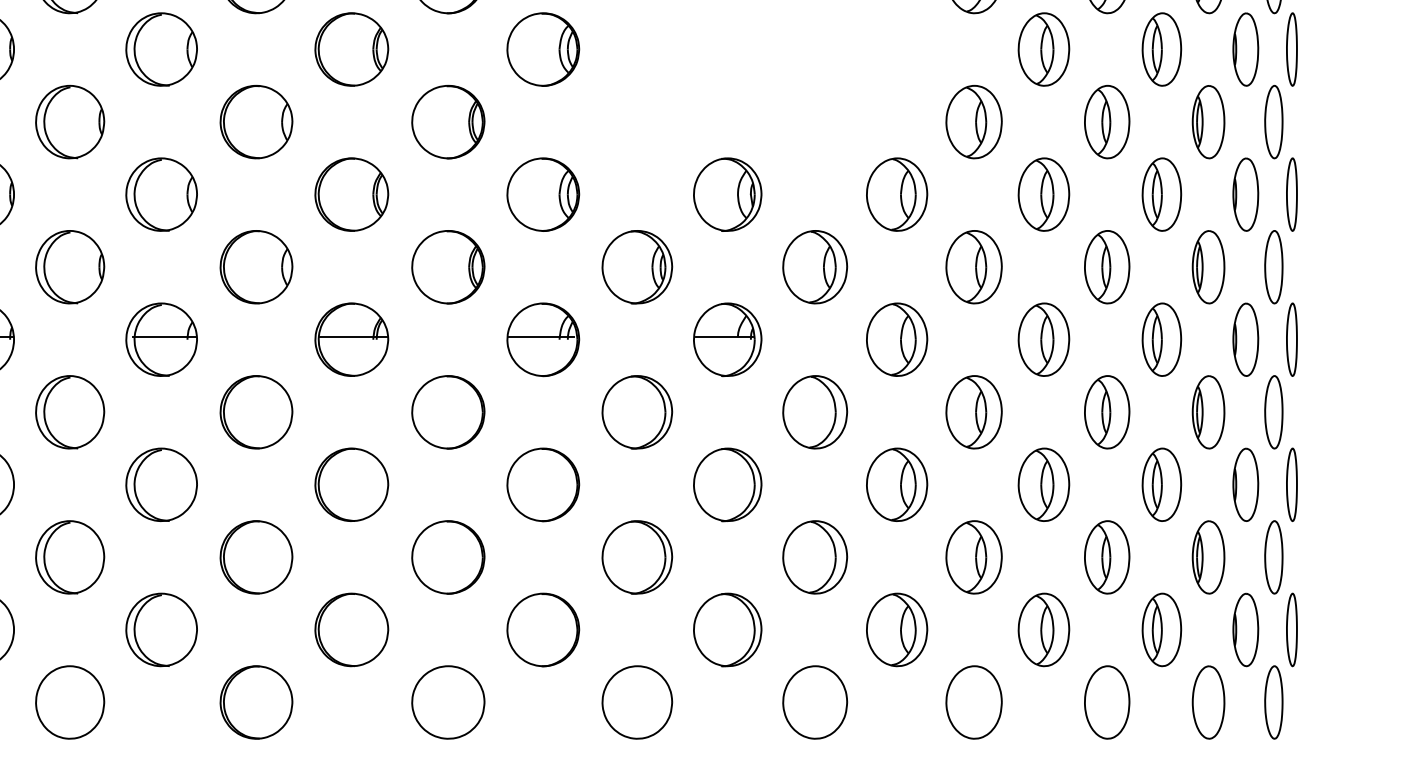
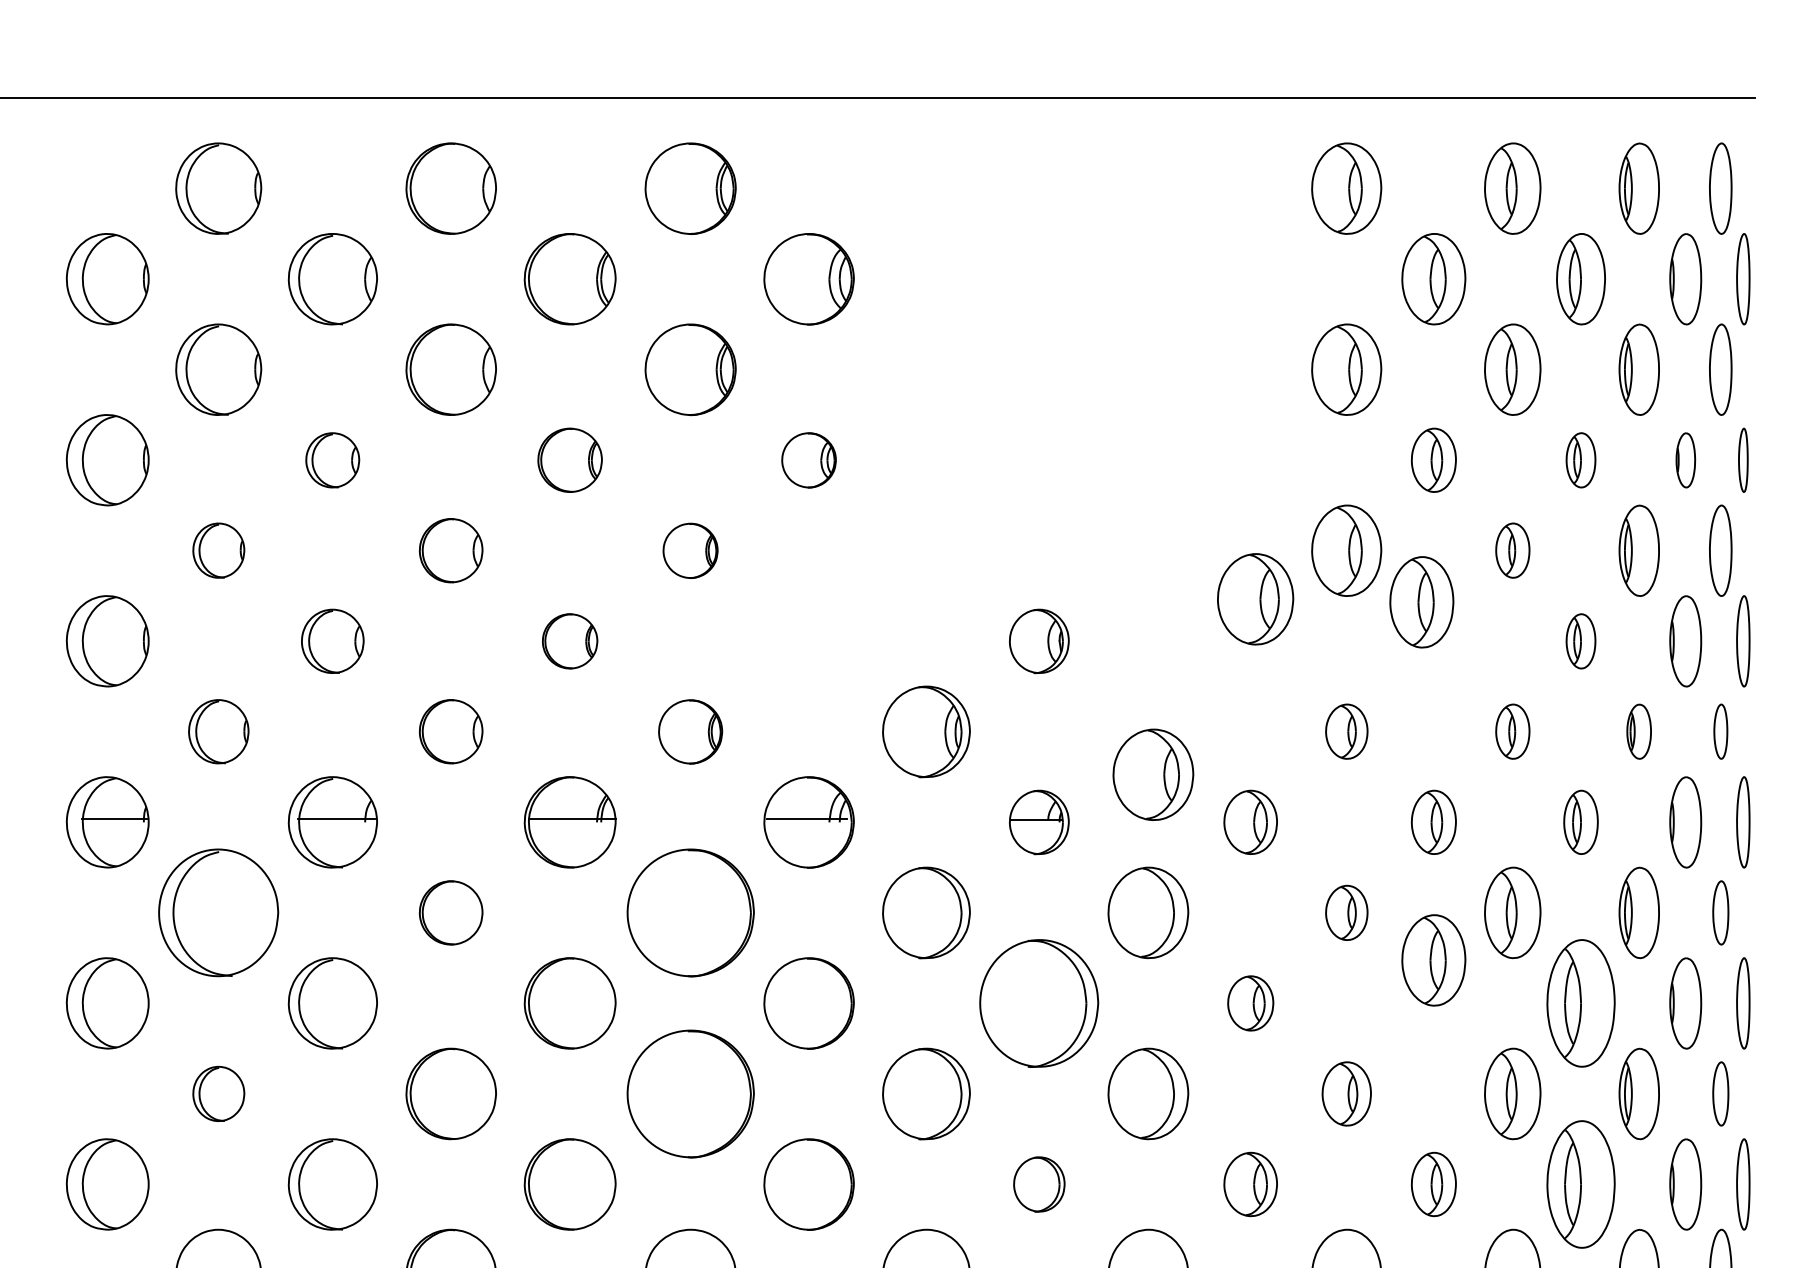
part: (161, 49) -> (332, 460), size x0.6
part: (351, 49) -> (569, 460), size x0.7
part: (542, 49) -> (808, 460), size x0.6
part: (1043, 49) -> (1433, 460), size x0.7
part: (1161, 49) -> (1580, 460), size x0.6
part: (1245, 49) -> (1685, 460), size x0.6
part: (1292, 49) -> (1743, 460), size x0.7
part: (69, 121) -> (218, 550), size x0.6
part: (255, 121) -> (450, 550), size x0.7
part: (448, 121) -> (690, 550), size x0.6
part: (1106, 121) -> (1512, 550), size x0.6
part: (161, 194) -> (332, 641), size x0.7
part: (351, 194) -> (569, 641), size x0.6
part: (542, 194) -> (808, 641), removed
part: (727, 194) -> (1039, 641), size x0.7
part: (897, 194) -> (1255, 599), moved
part: (1043, 194) -> (1421, 602), moved
part: (1161, 194) -> (1580, 641), size x0.6
part: (69, 266) -> (218, 731), size x0.7
part: (255, 266) -> (450, 731), size x0.7
part: (448, 266) -> (690, 731), size x0.7
part: (815, 266) -> (1153, 774), moved
part: (973, 266) -> (1346, 731), size x0.6
part: (1106, 266) -> (1512, 731), size x0.6
part: (1207, 266) -> (1638, 731), size x0.6
part: (1273, 266) -> (1720, 731), size x0.6
part: (727, 339) -> (1039, 822), size x0.7
part: (897, 339) -> (1250, 822), size x0.7
part: (1043, 339) -> (1433, 822), size x0.7
part: (1161, 339) -> (1580, 822), size x0.7
part: (69, 411) -> (218, 912), size x1.4
part: (255, 411) -> (450, 912), size x0.7
part: (448, 411) -> (690, 912), size x1.4
part: (973, 411) -> (1346, 912), size x0.6
part: (1273, 411) -> (1720, 912), size x0.7
part: (727, 484) -> (1039, 1003), size x1.4
part: (897, 484) -> (1250, 1003), size x0.6
part: (1043, 484) -> (1433, 960), moved
part: (1161, 484) -> (1580, 1003), size x1.4
part: (69, 557) -> (218, 1093), size x0.6
part: (448, 557) -> (690, 1093), size x1.4
part: (973, 557) -> (1346, 1093), size x0.7
part: (1273, 557) -> (1720, 1093), size x0.7
part: (727, 629) -> (1039, 1184), size x0.6
part: (897, 629) -> (1250, 1184), size x0.7
part: (1043, 629) -> (1433, 1184), size x0.7
part: (1161, 629) -> (1580, 1184), size x1.4

